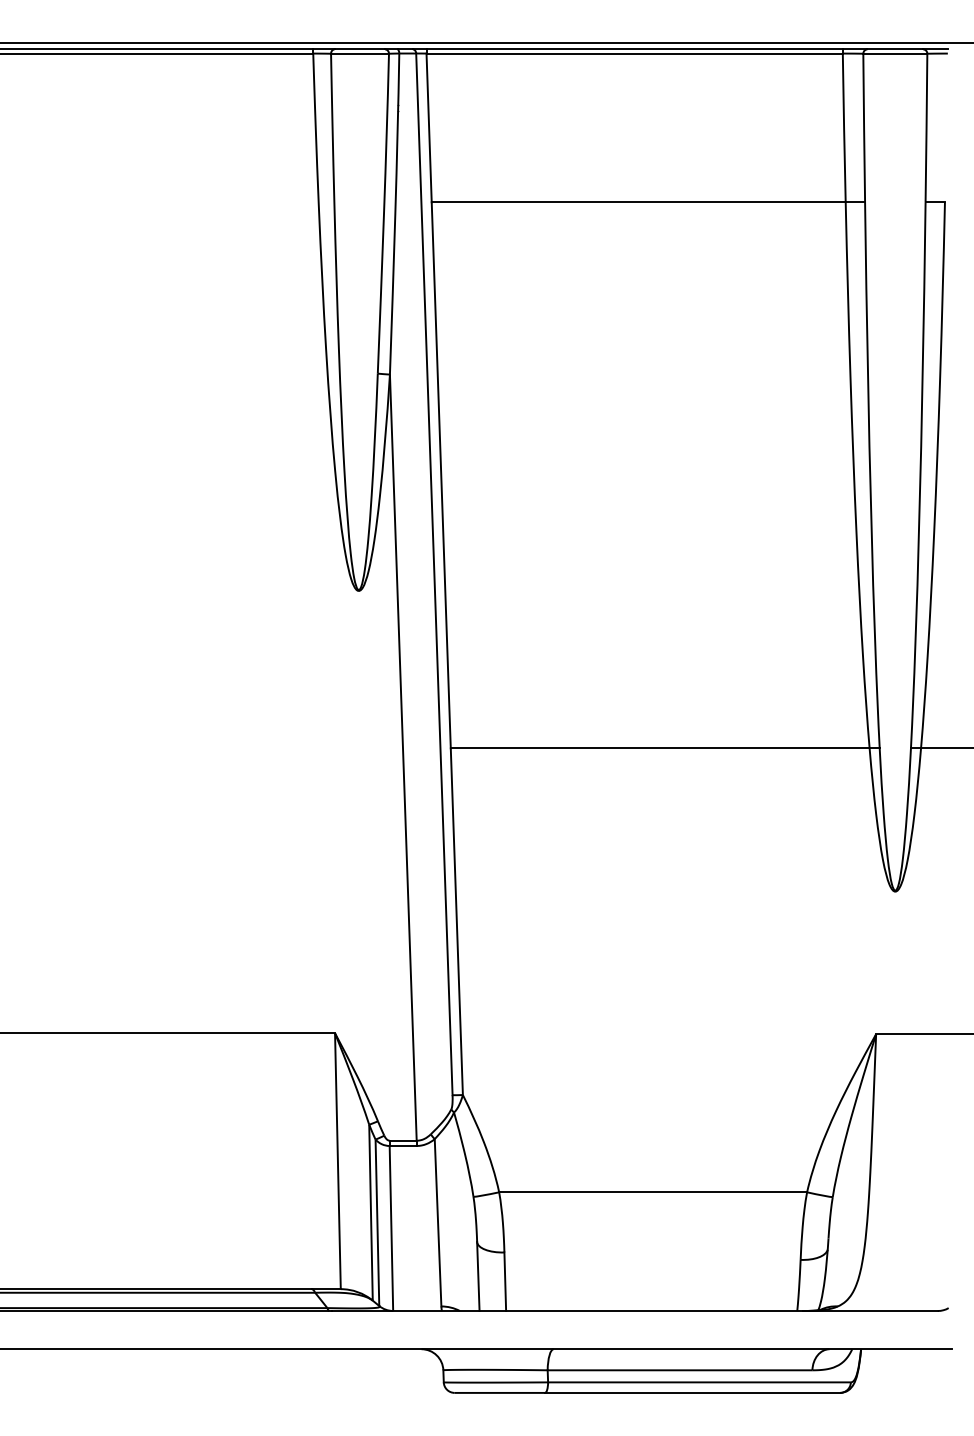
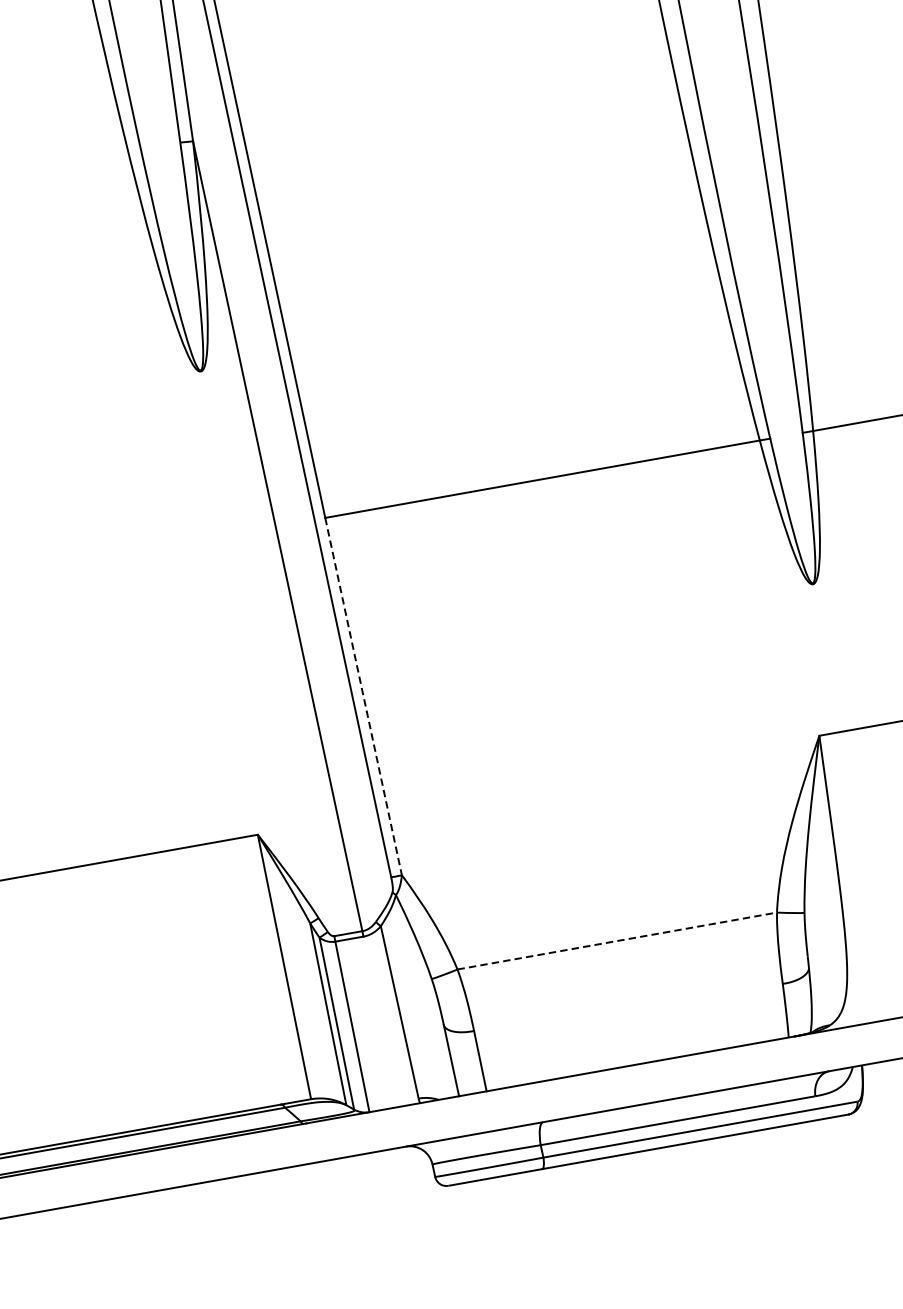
line: (456, 922) -> (363, 697), solid -> dashed
line: (653, 1192) -> (617, 941), solid -> dashed

